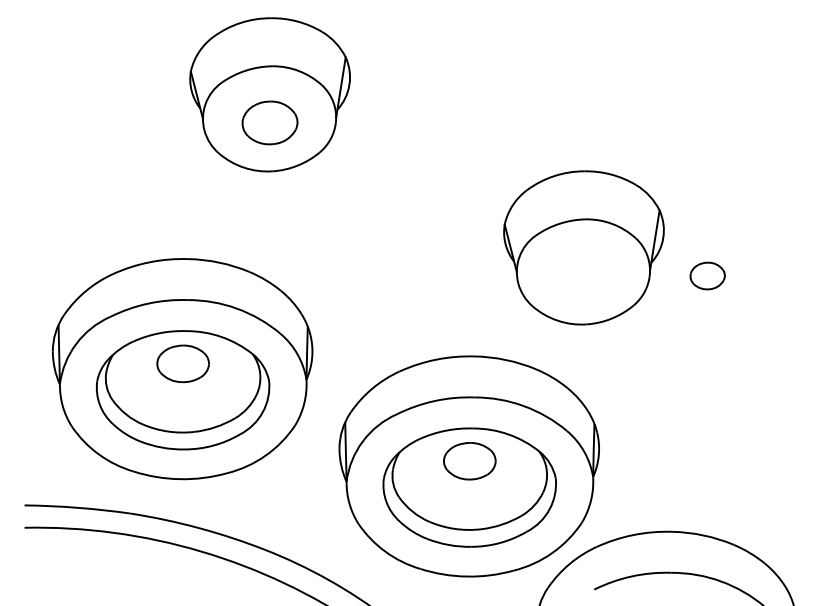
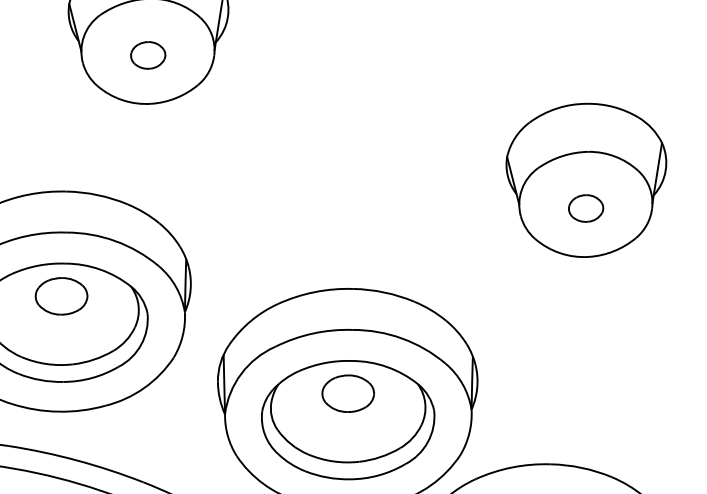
part: (269, 122) -> (147, 54), size x0.62
part: (583, 247) -> (585, 179), moved

